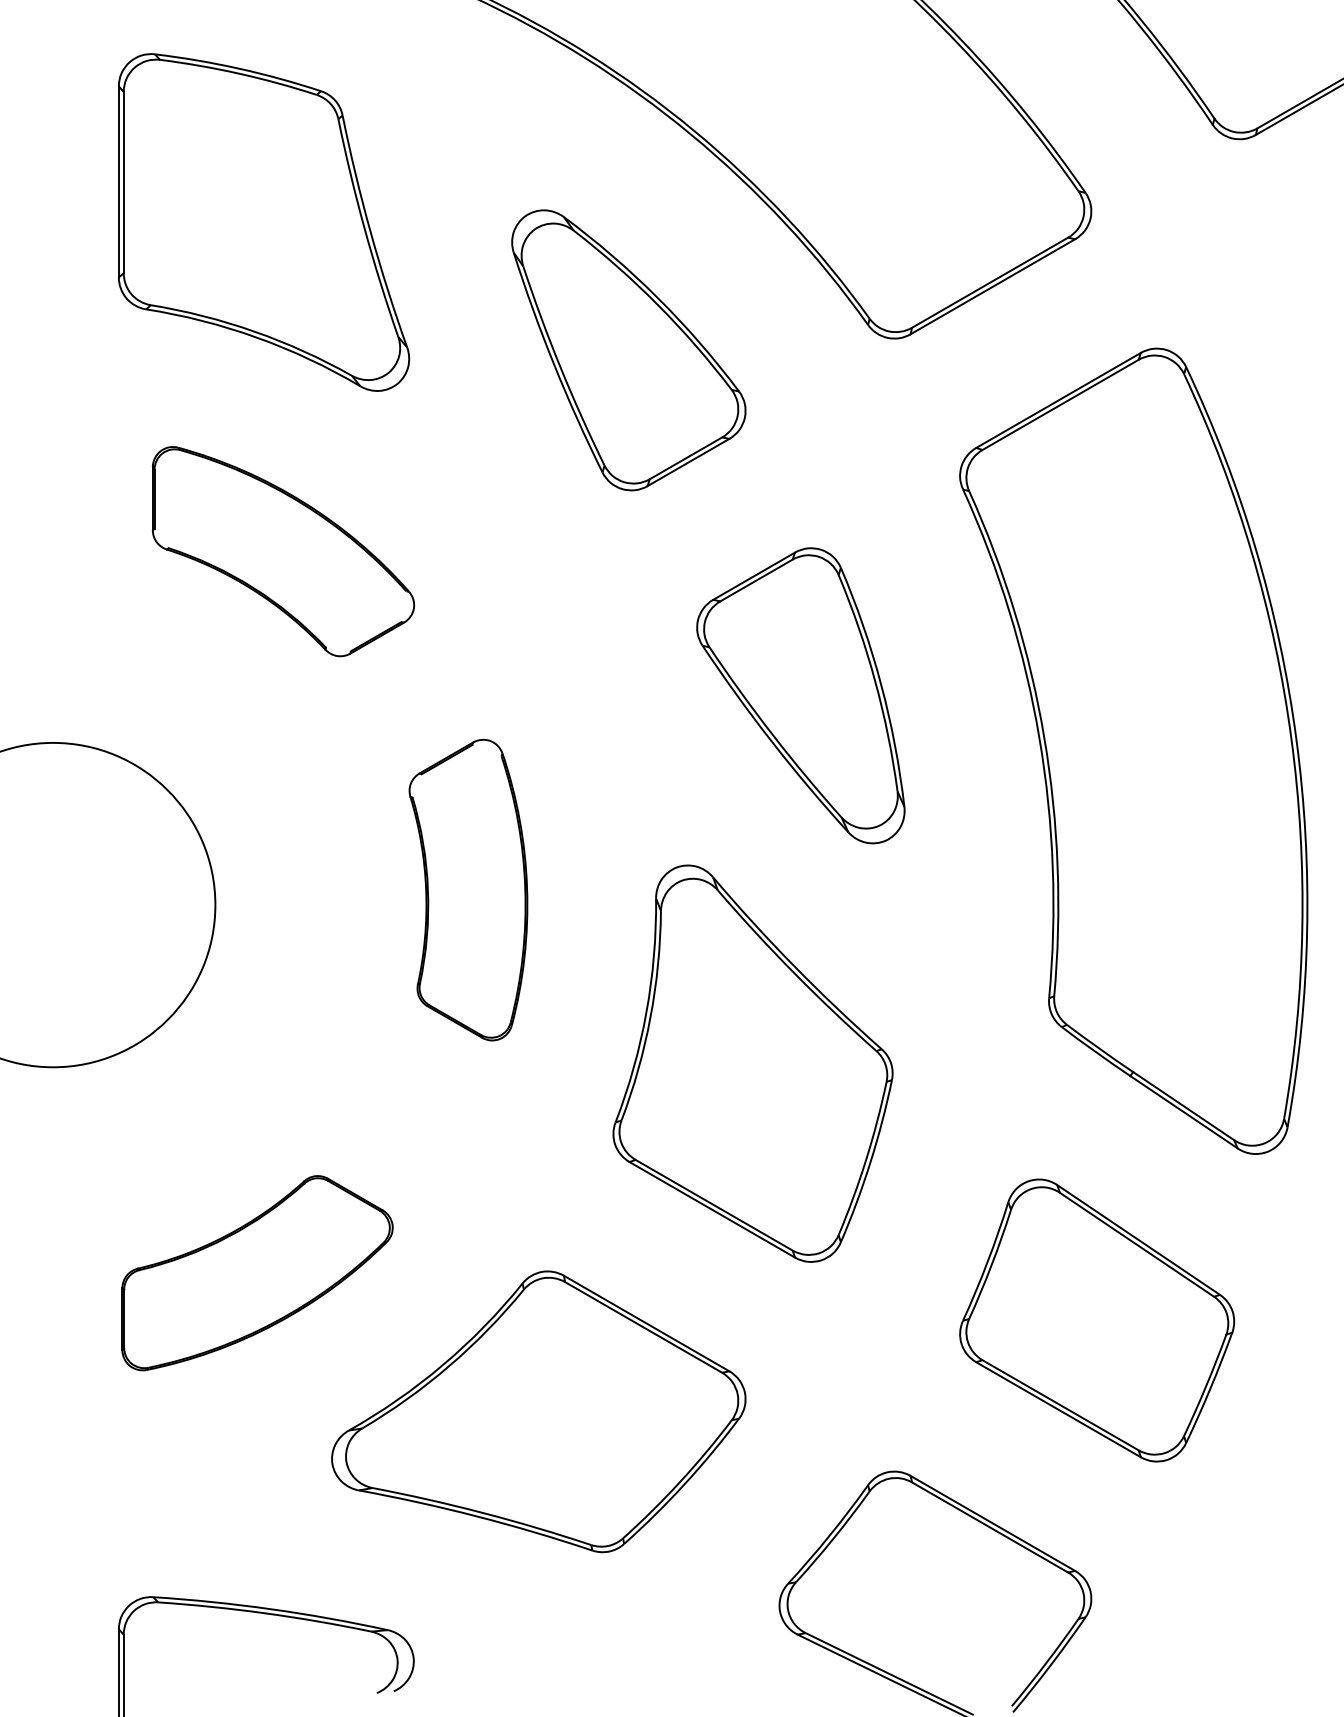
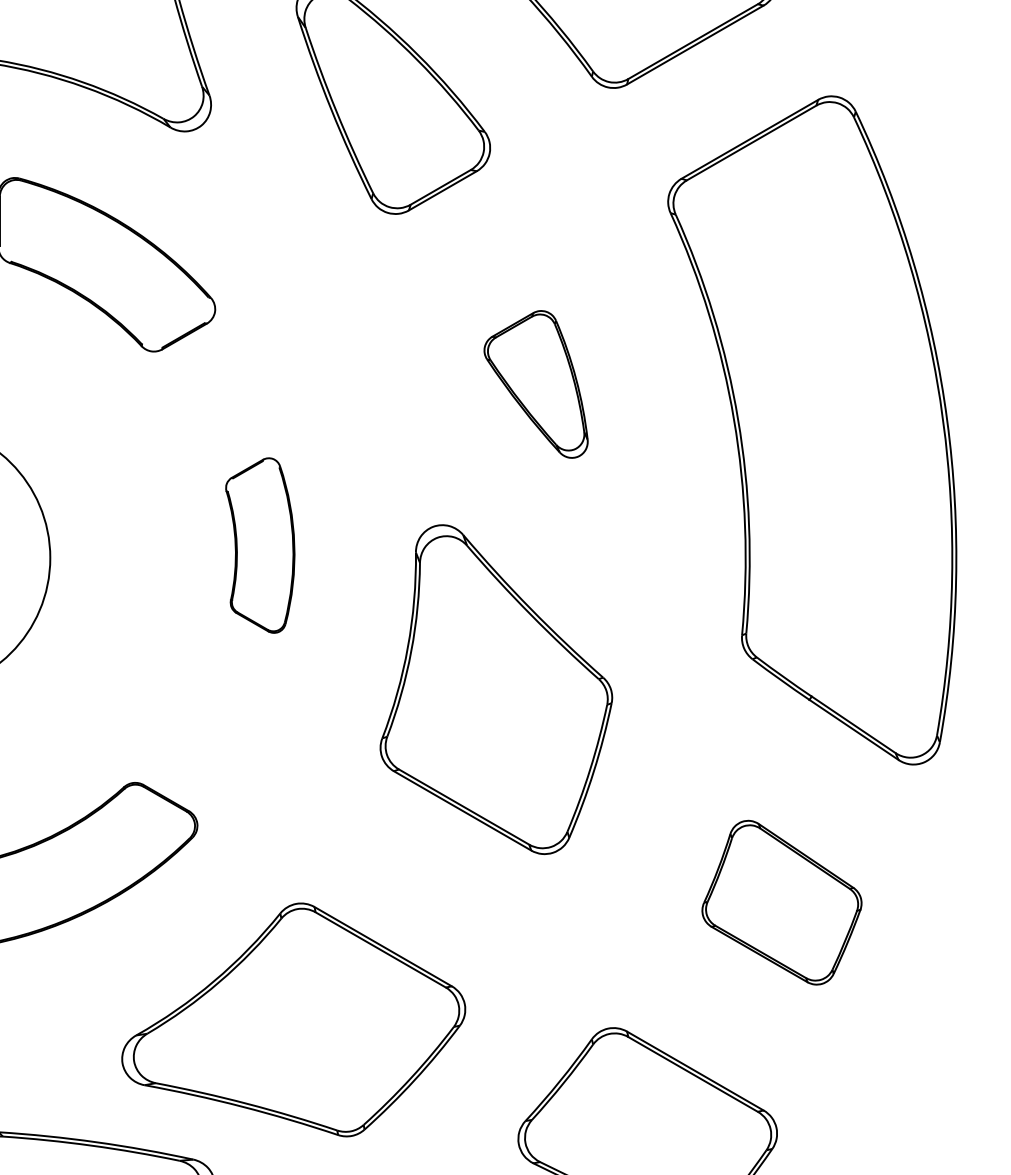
part: (800, 695) -> (535, 384), size x0.6
part: (468, 889) -> (260, 545), size x0.7
part: (1097, 1320) -> (782, 902), size x0.7
part: (538, 1411) -> (293, 1019), moved

